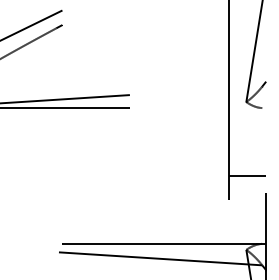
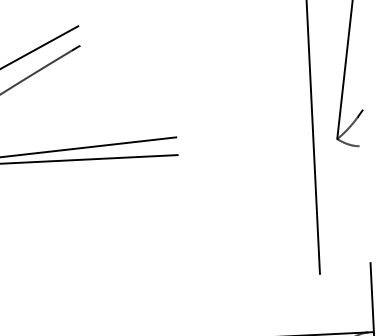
line: (247, 175) -> (343, 239), removed

